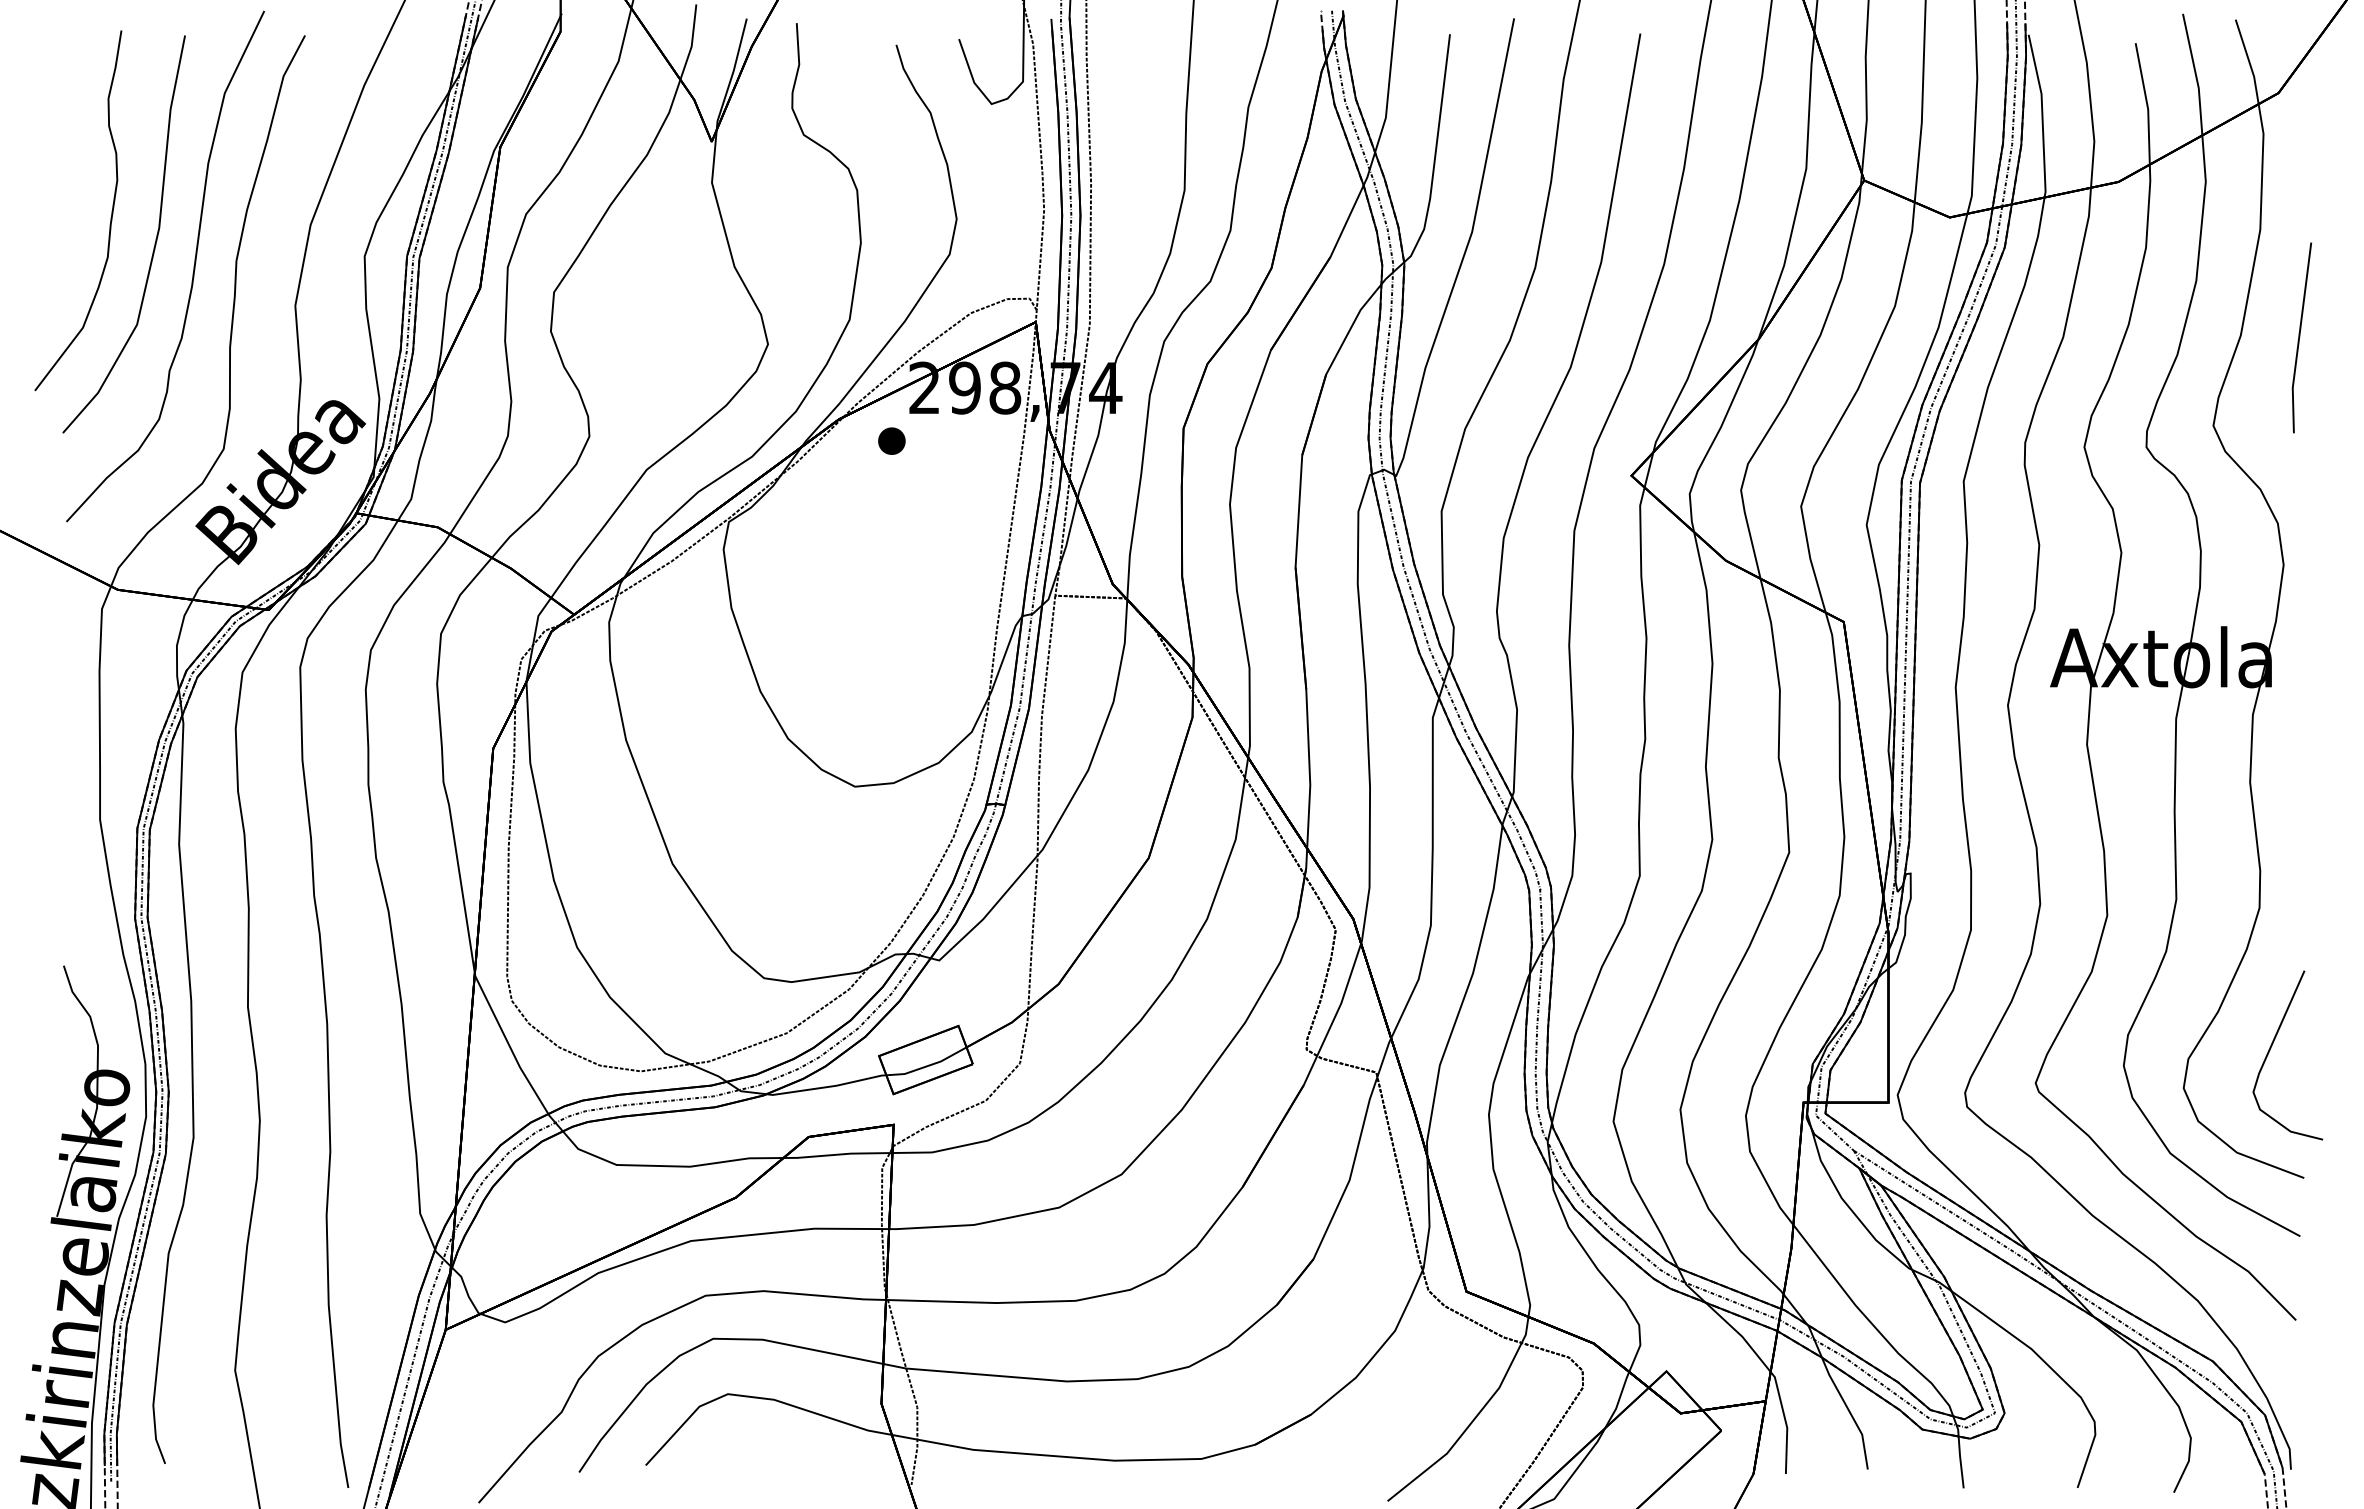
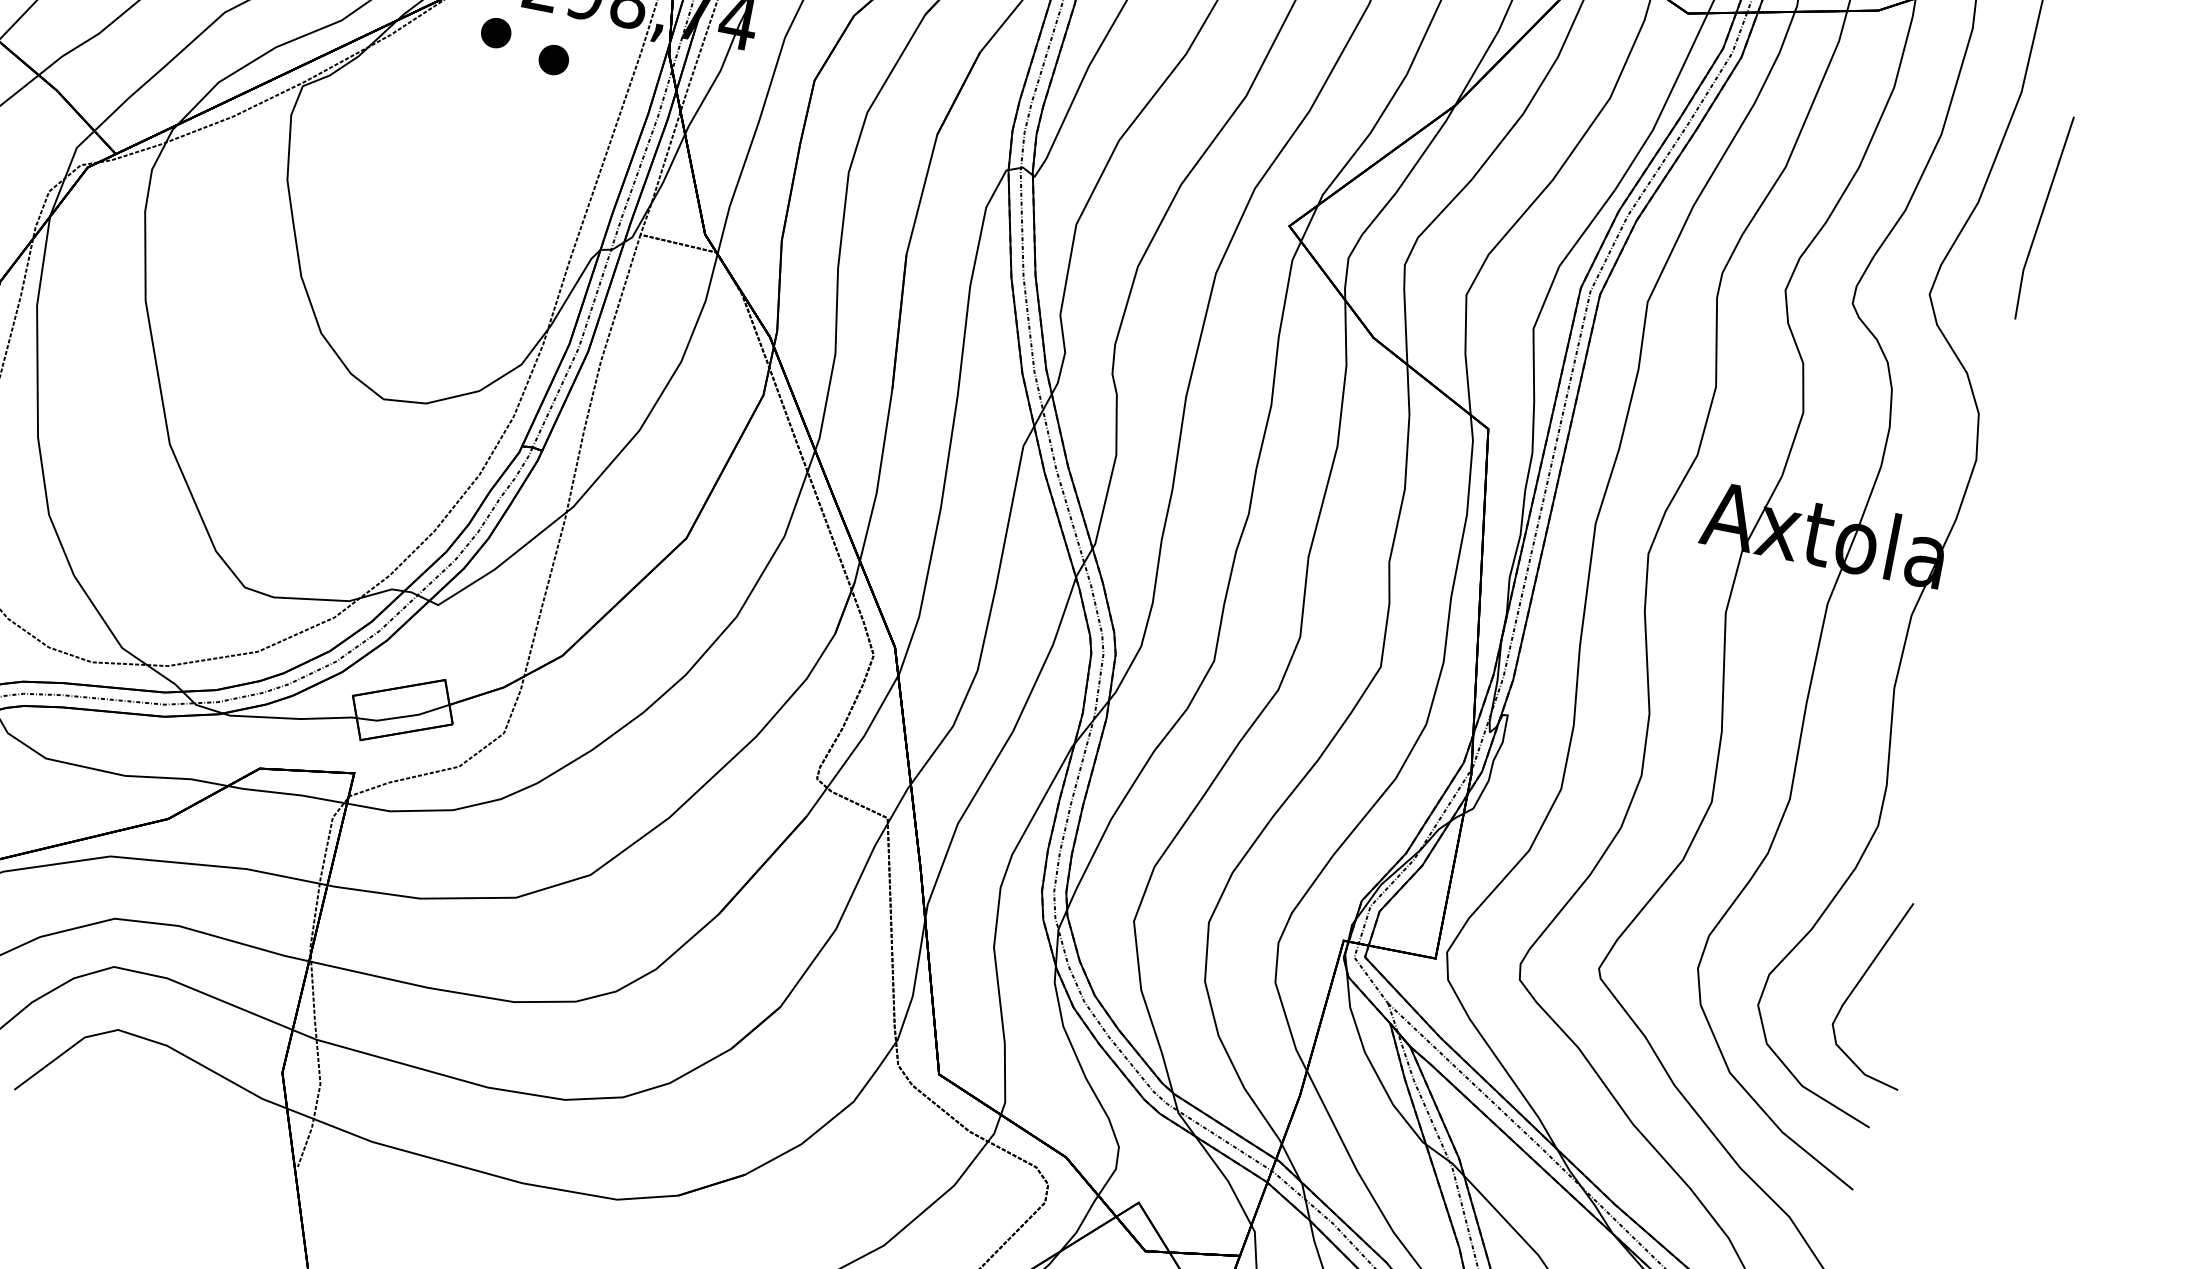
part: (947, 454) -> (553, 59), added

